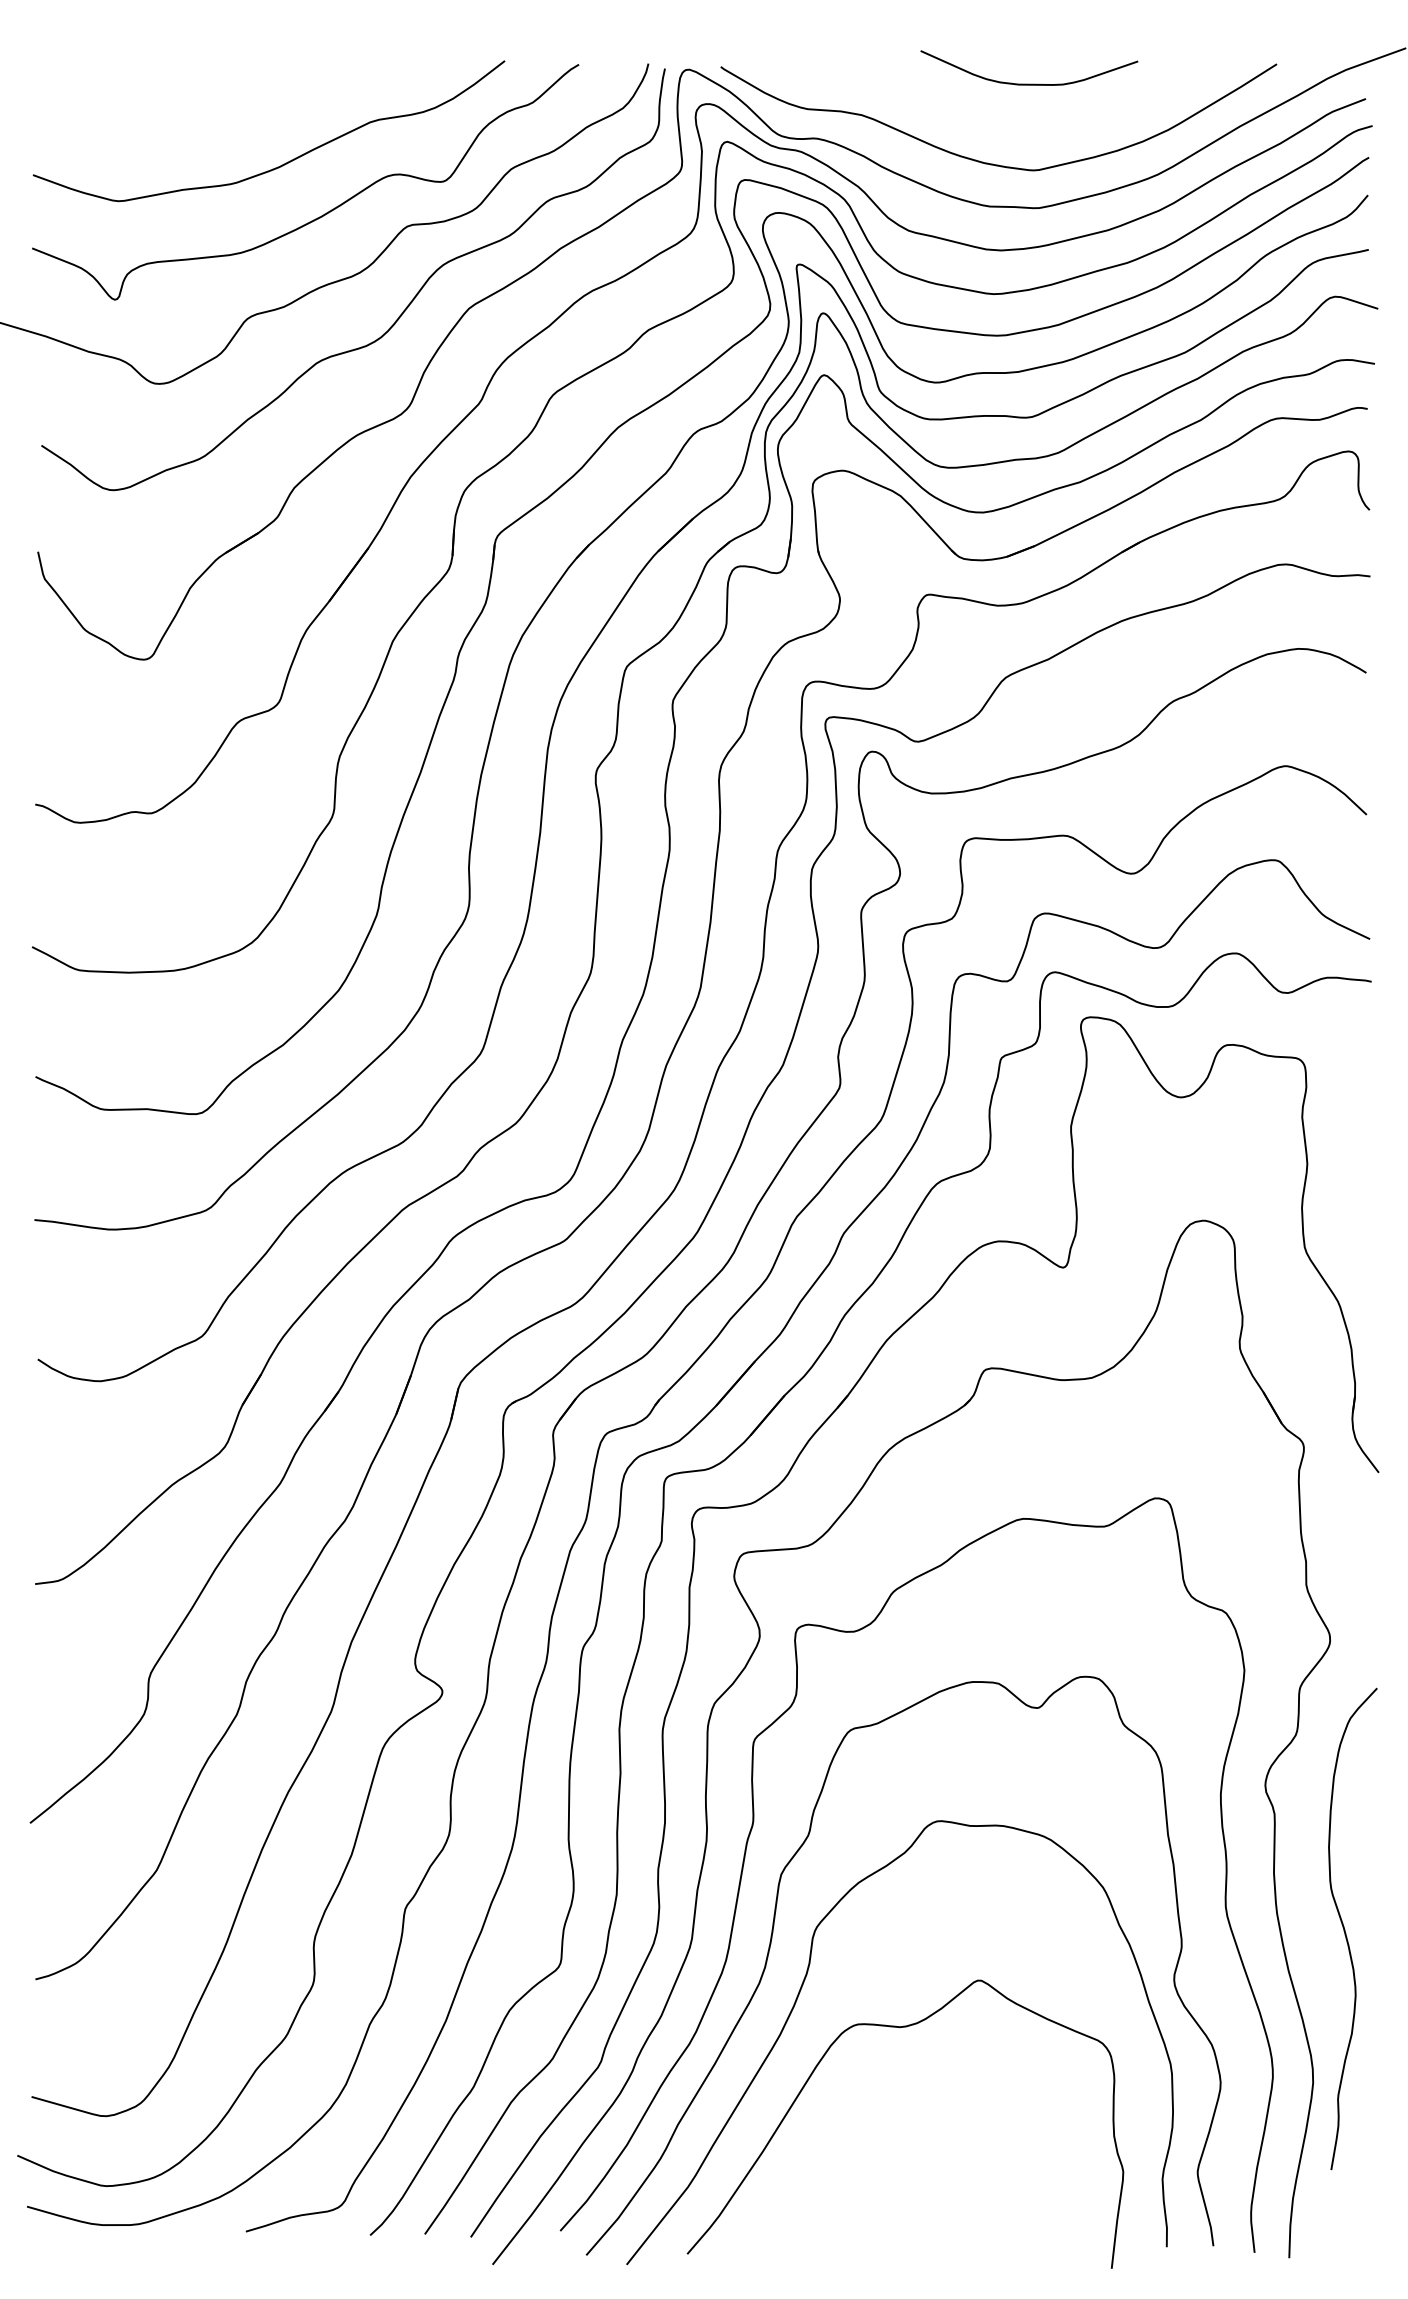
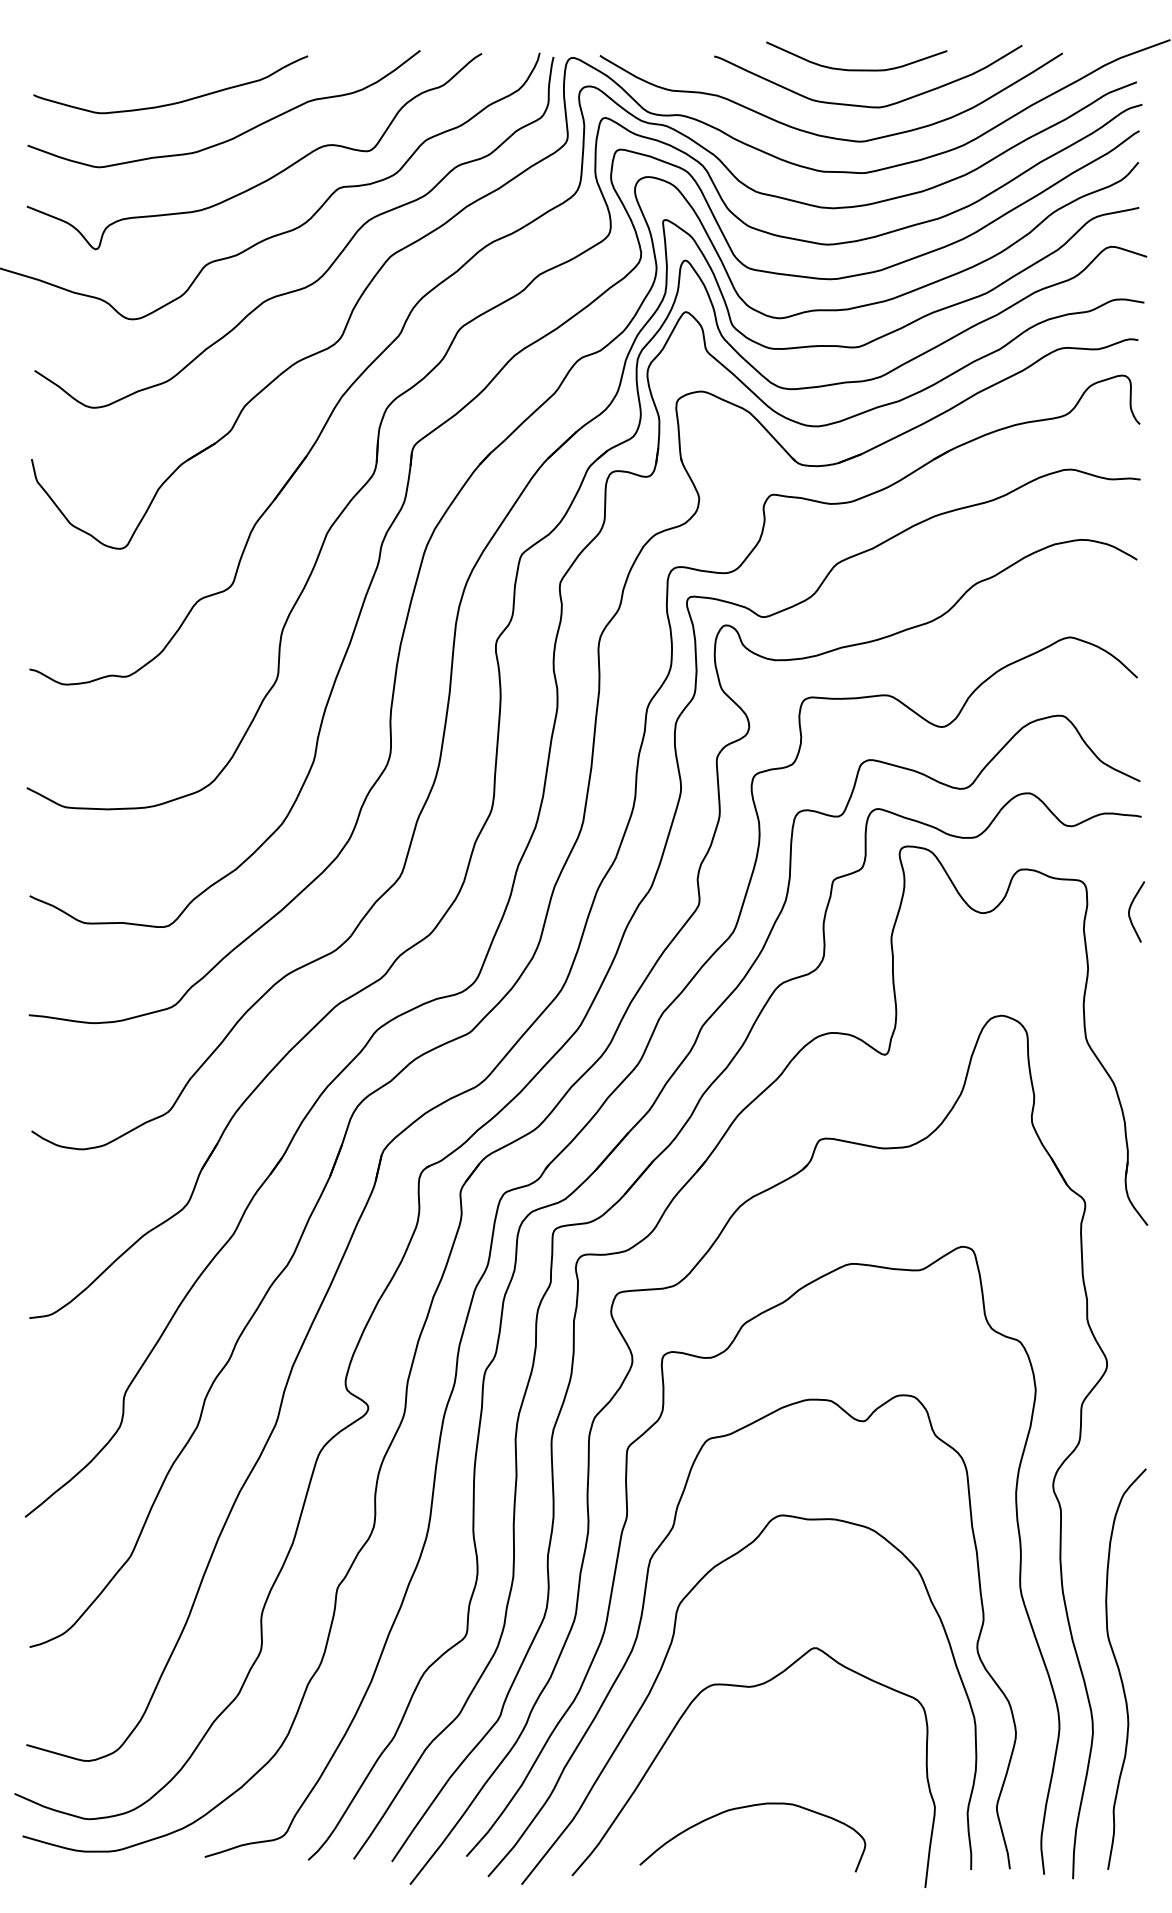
curve: (209, 123) -> (174, 102), added
curve: (1041, 126) -> (866, 105), added
curve: (1358, 1094) -> (1130, 910), added
curve: (1346, 1931) -> (1120, 1671), moved
curve: (899, 2172) -> (748, 1807), added

